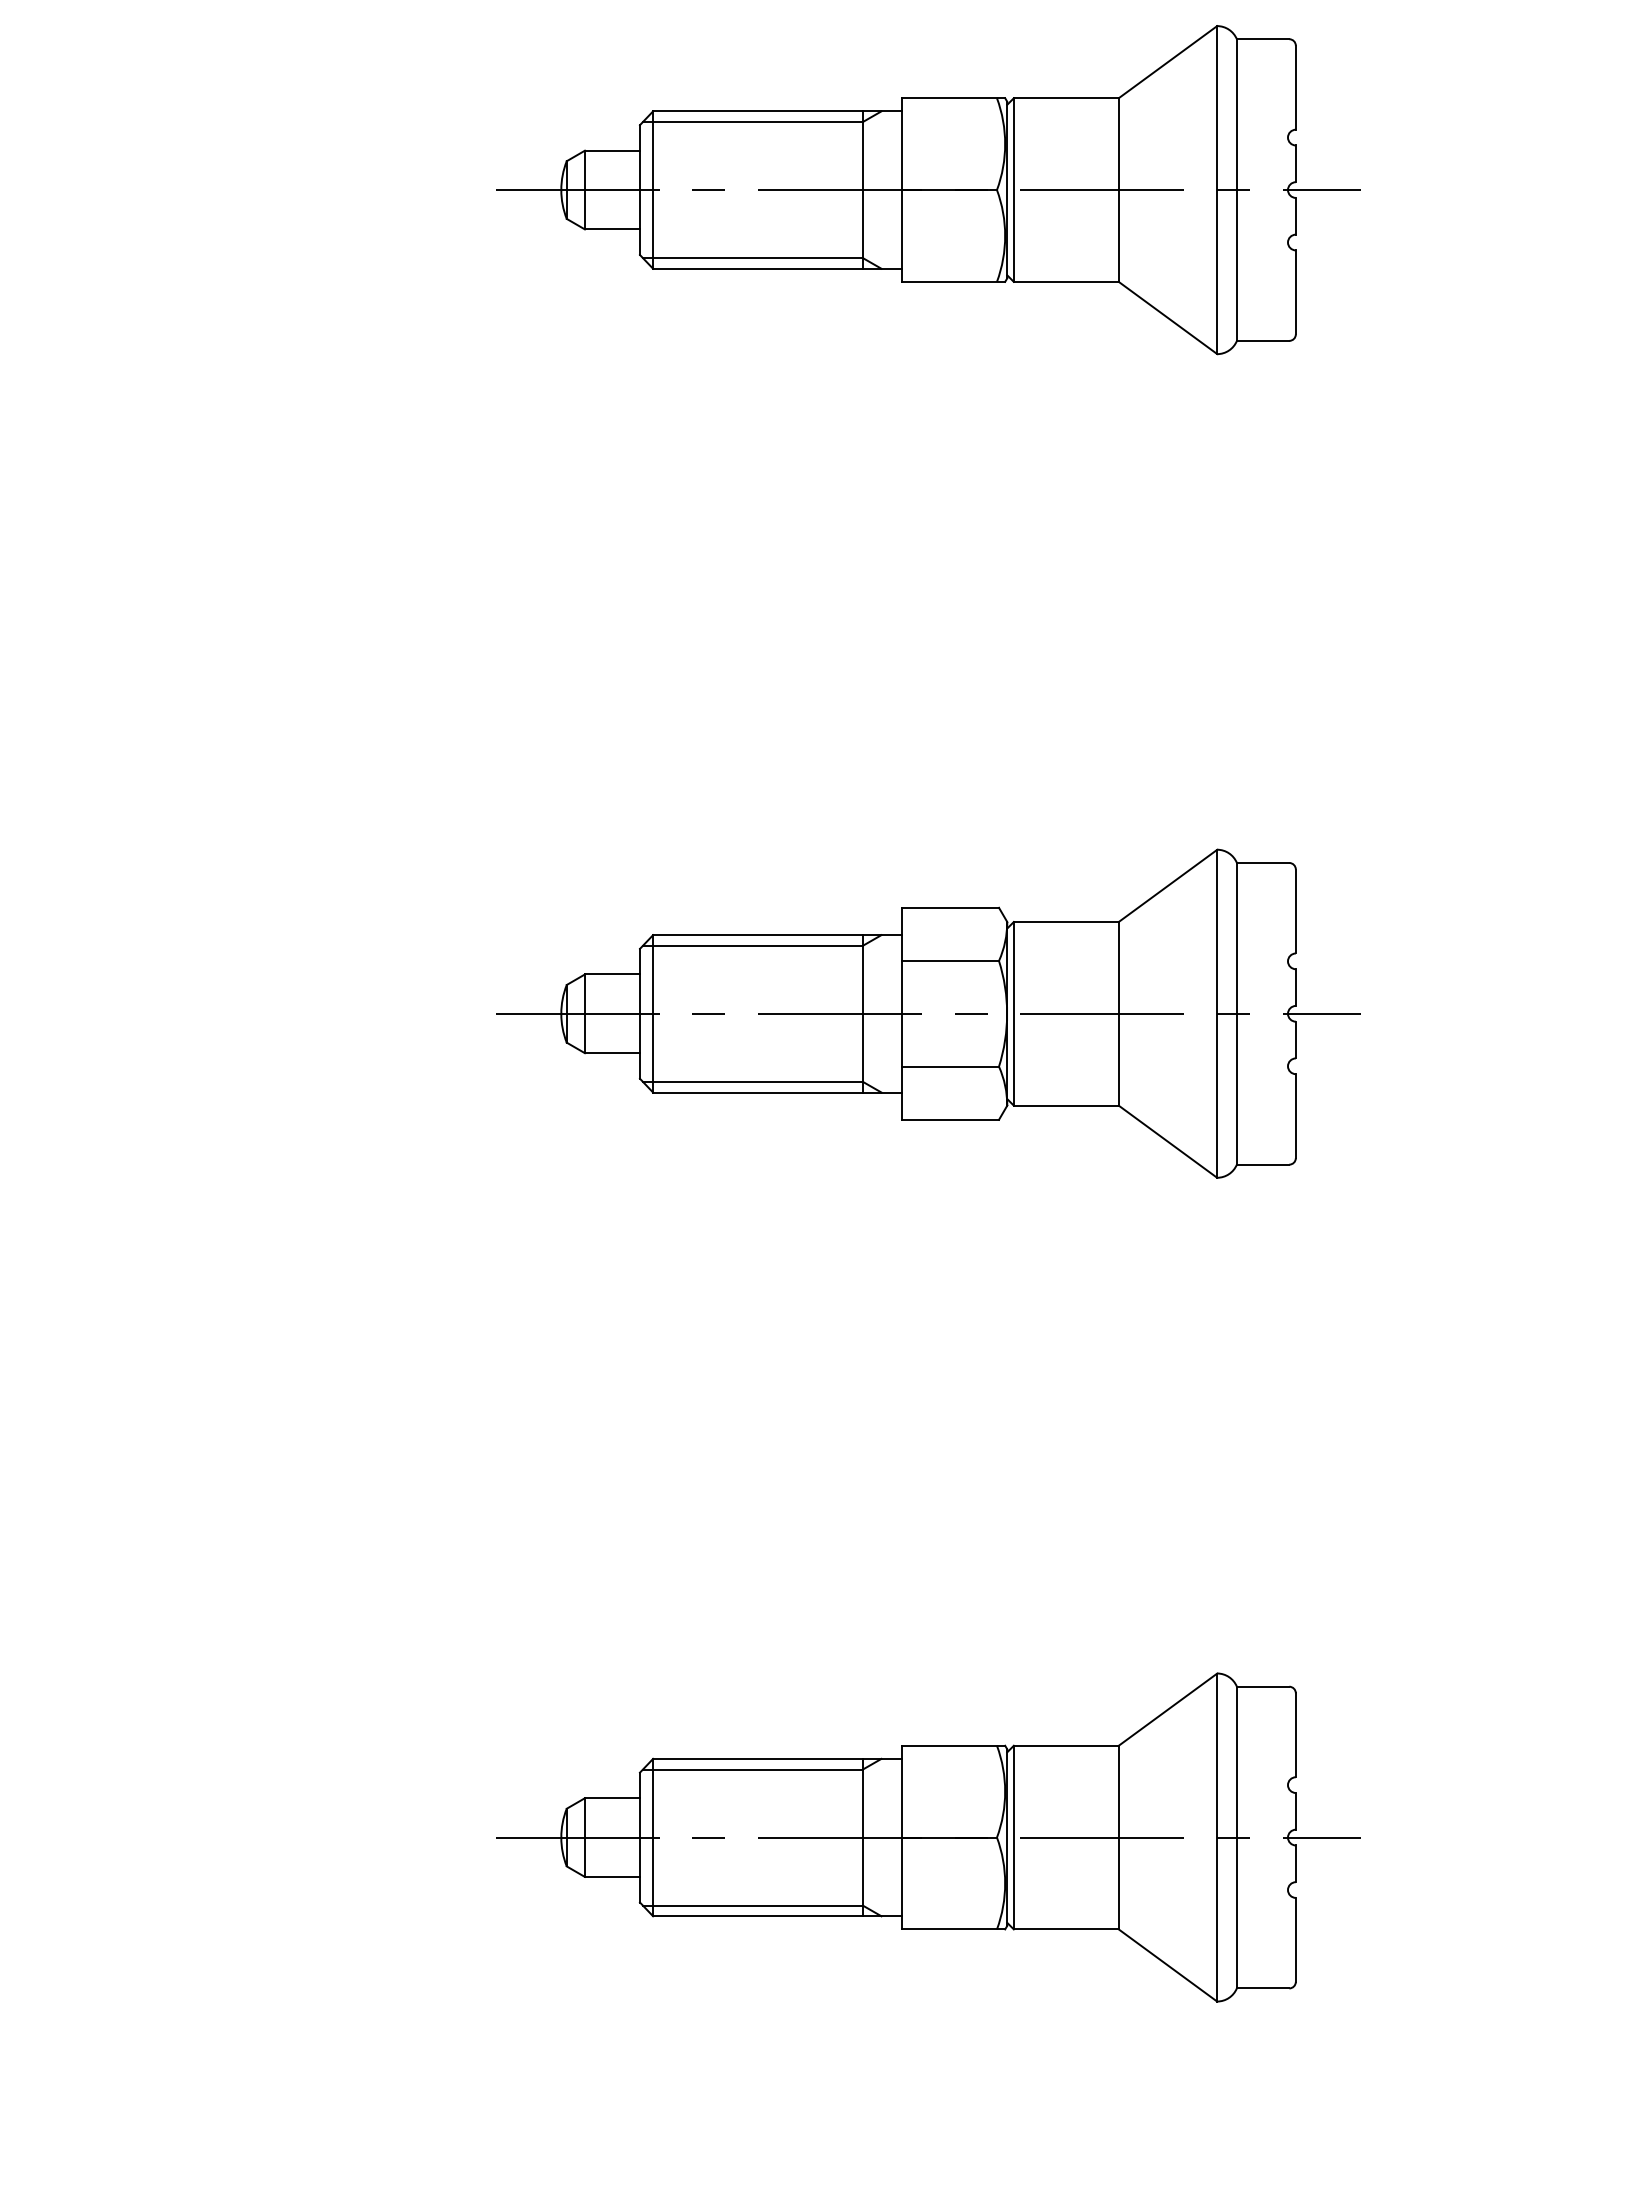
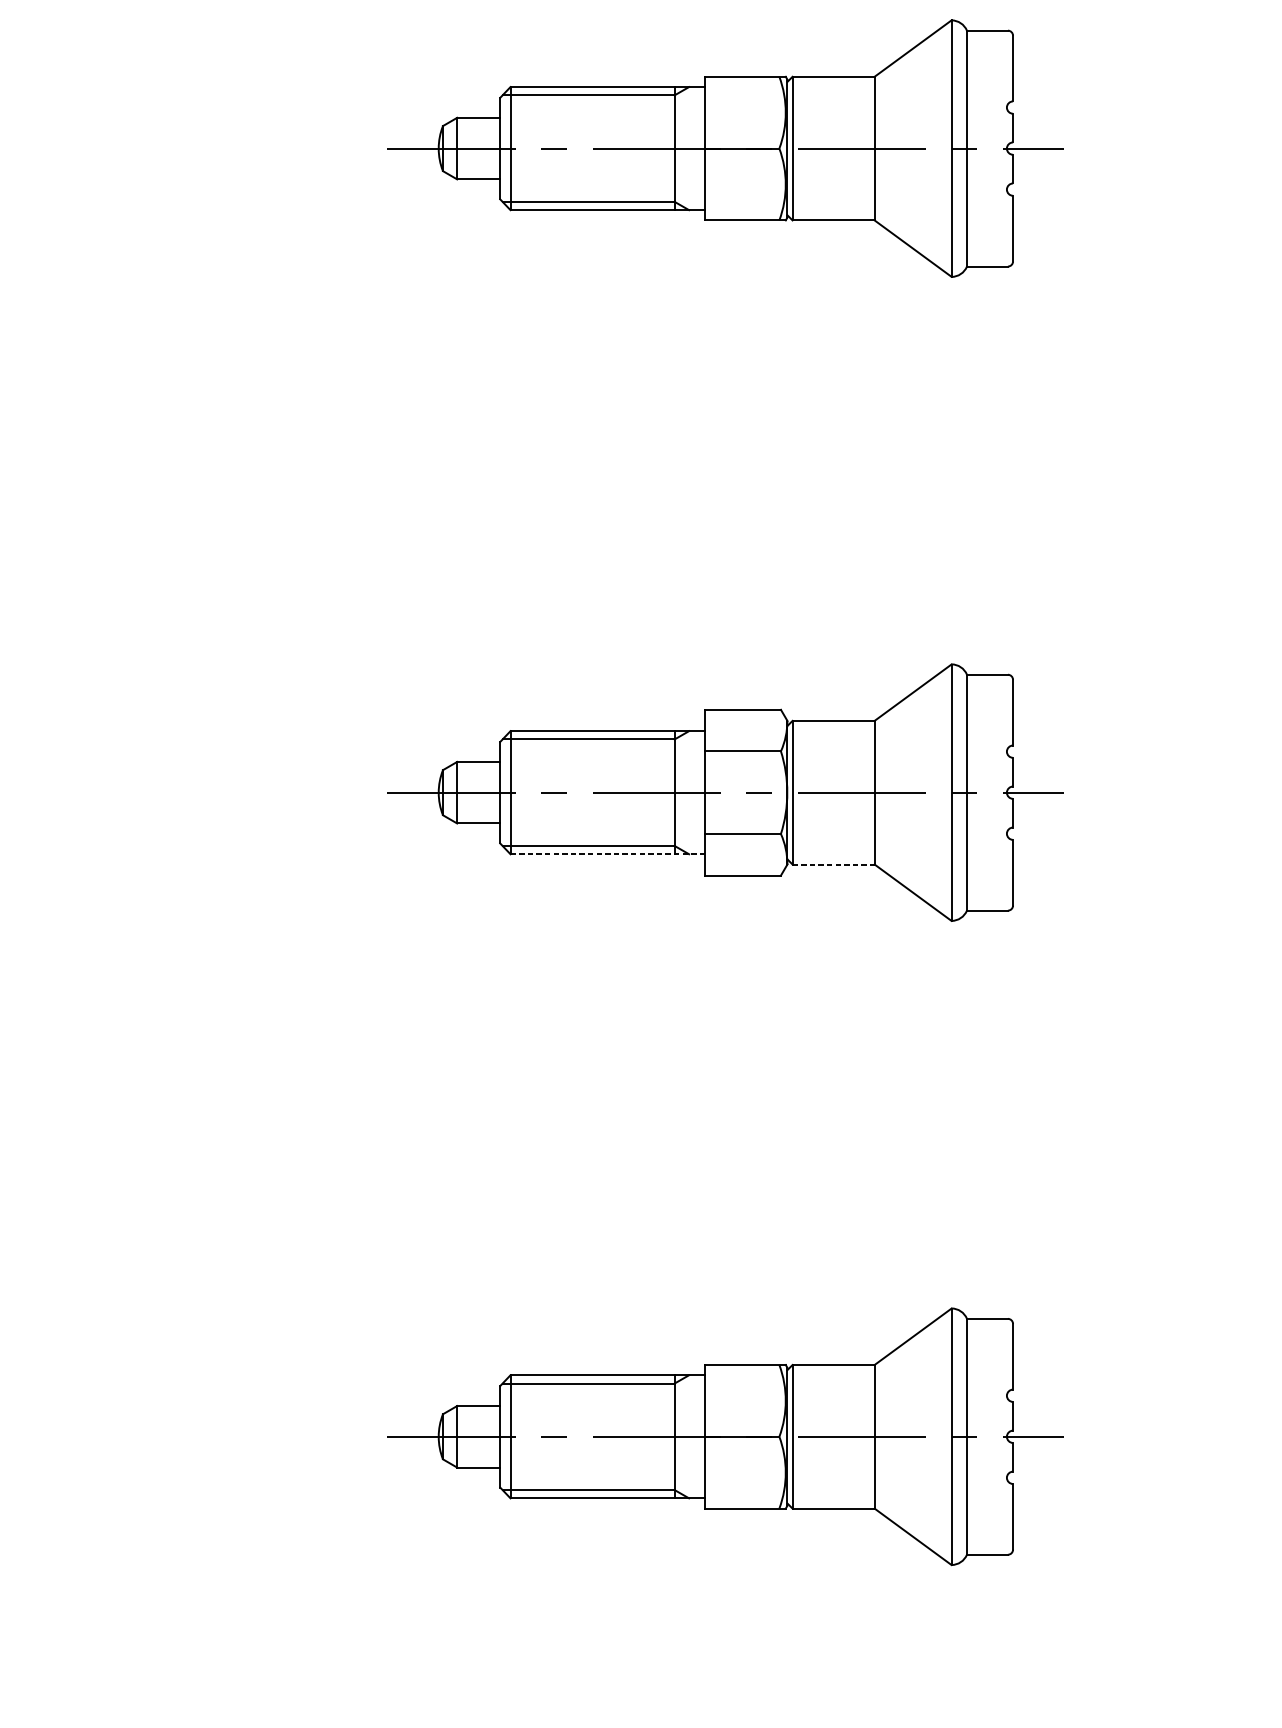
line: (777, 1092) -> (607, 854), solid -> dashed
line: (1066, 1105) -> (833, 864), solid -> dashed

